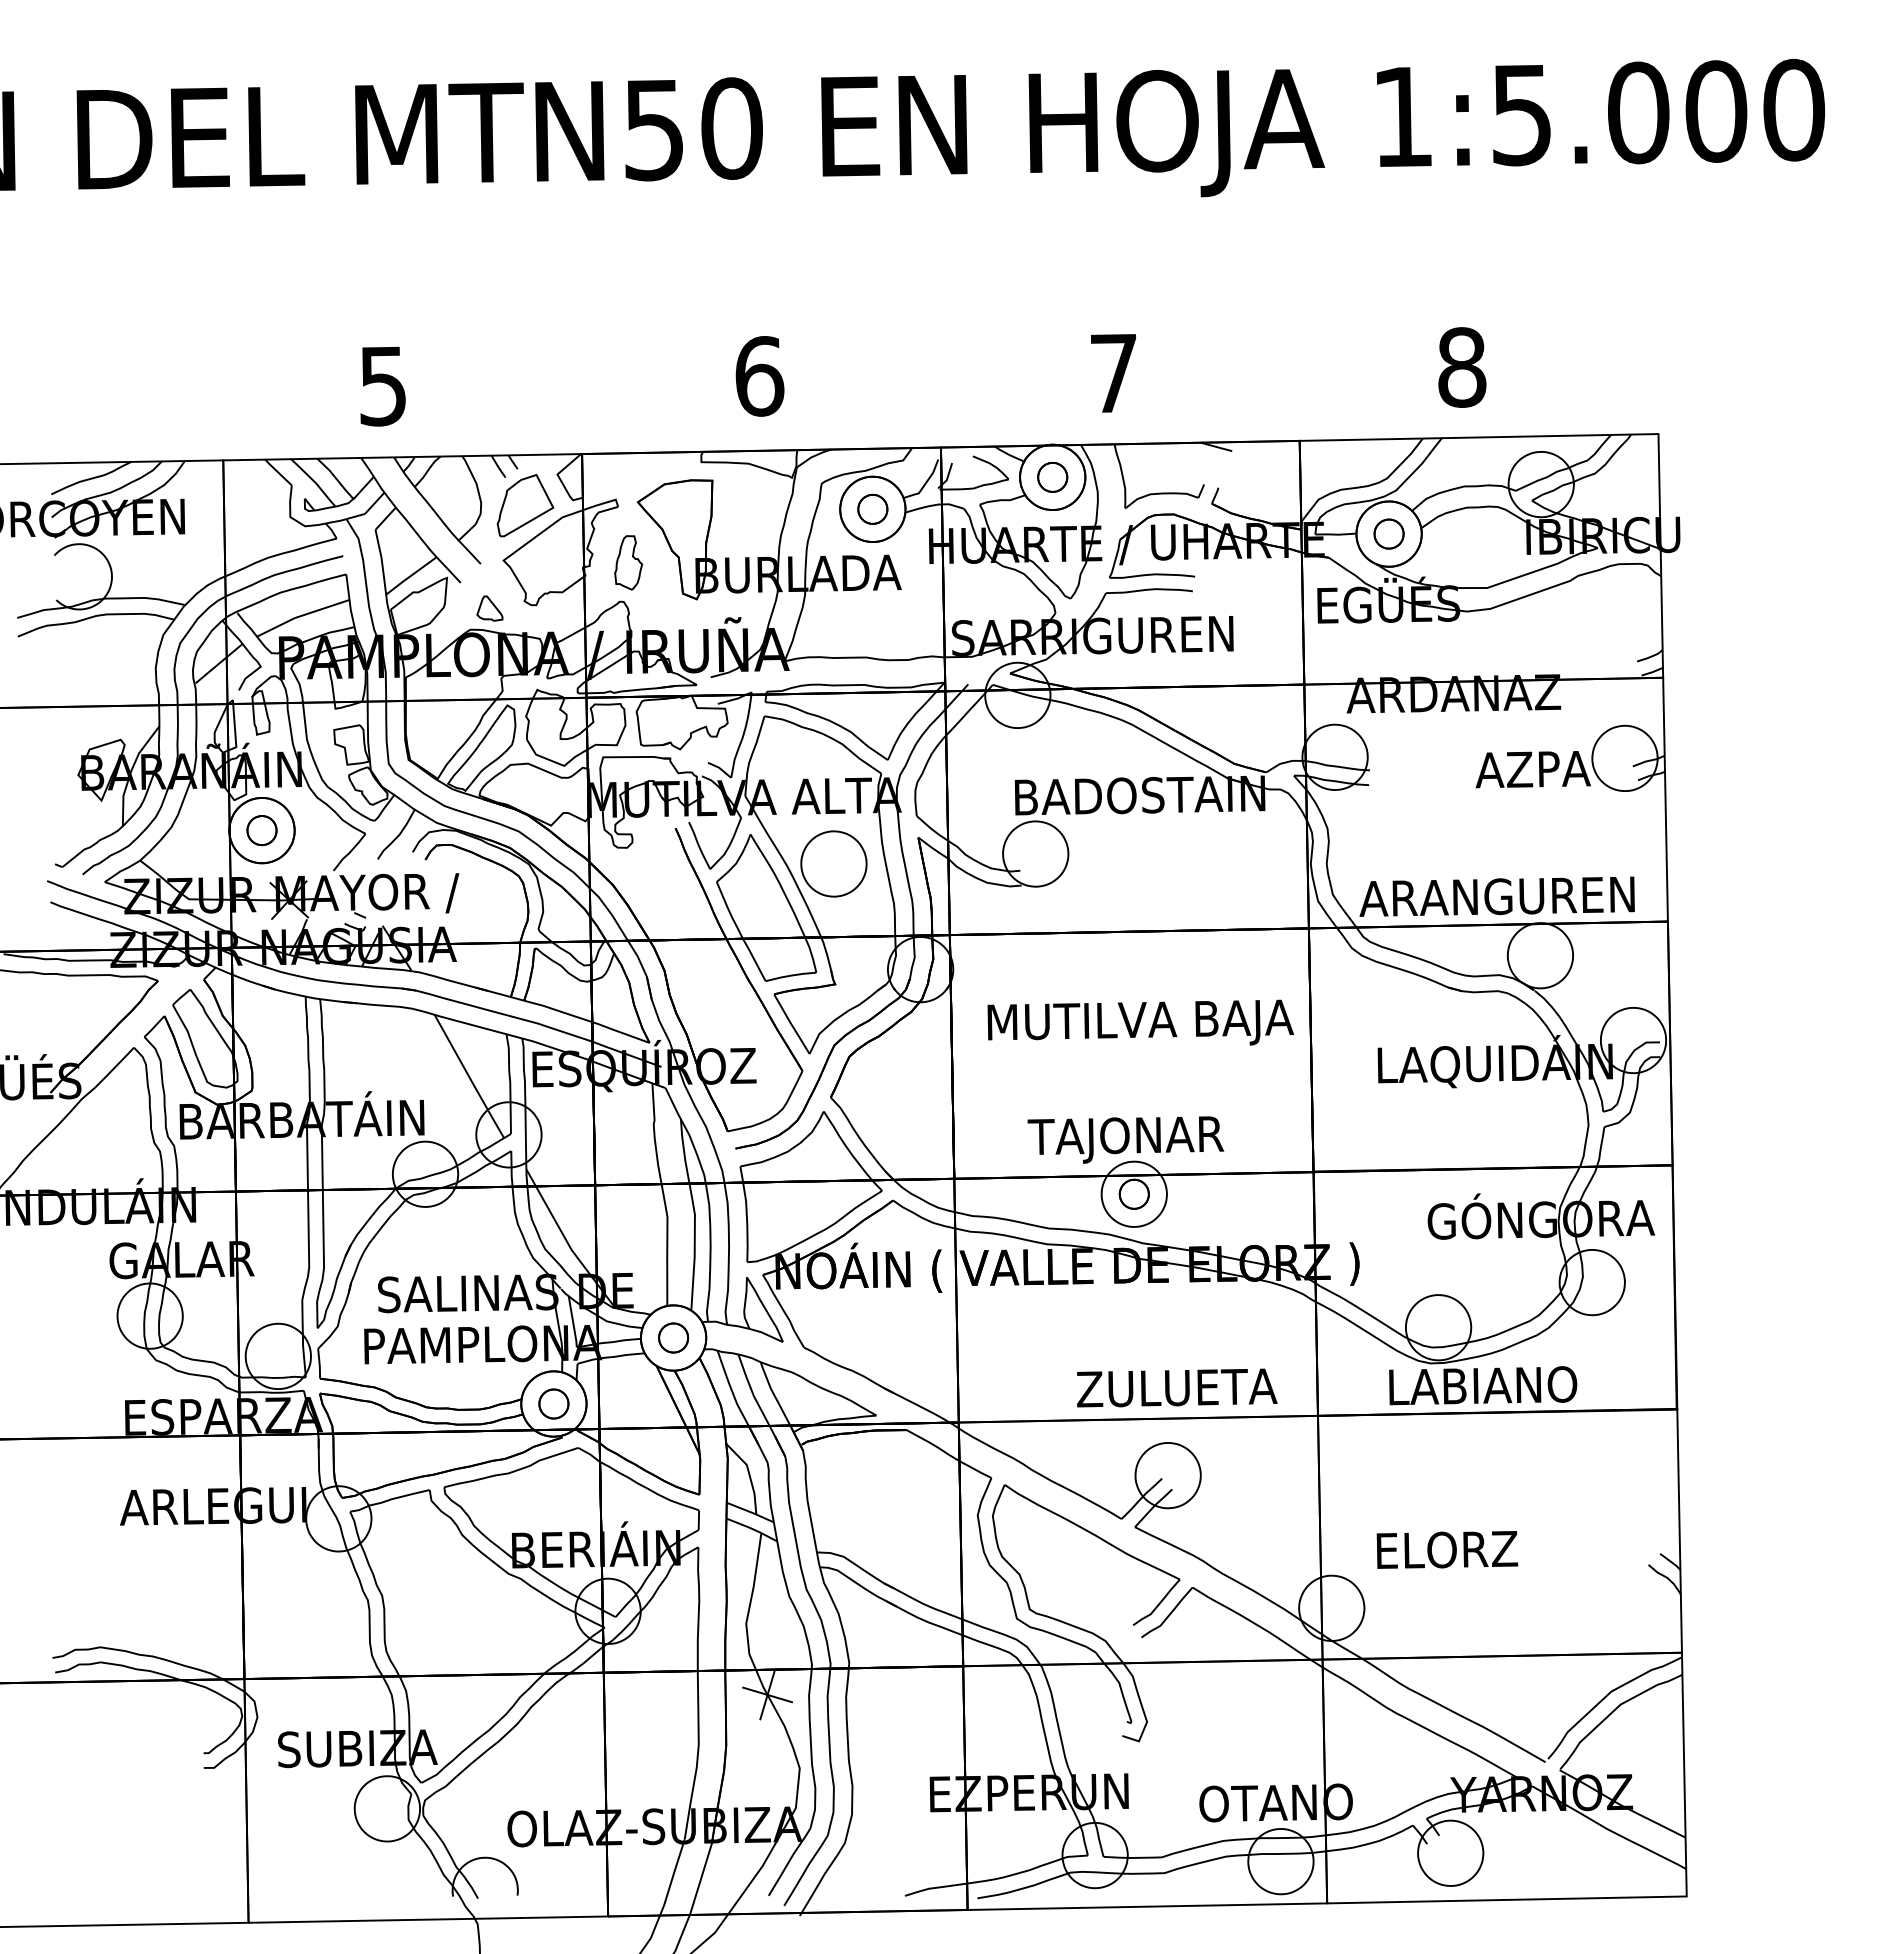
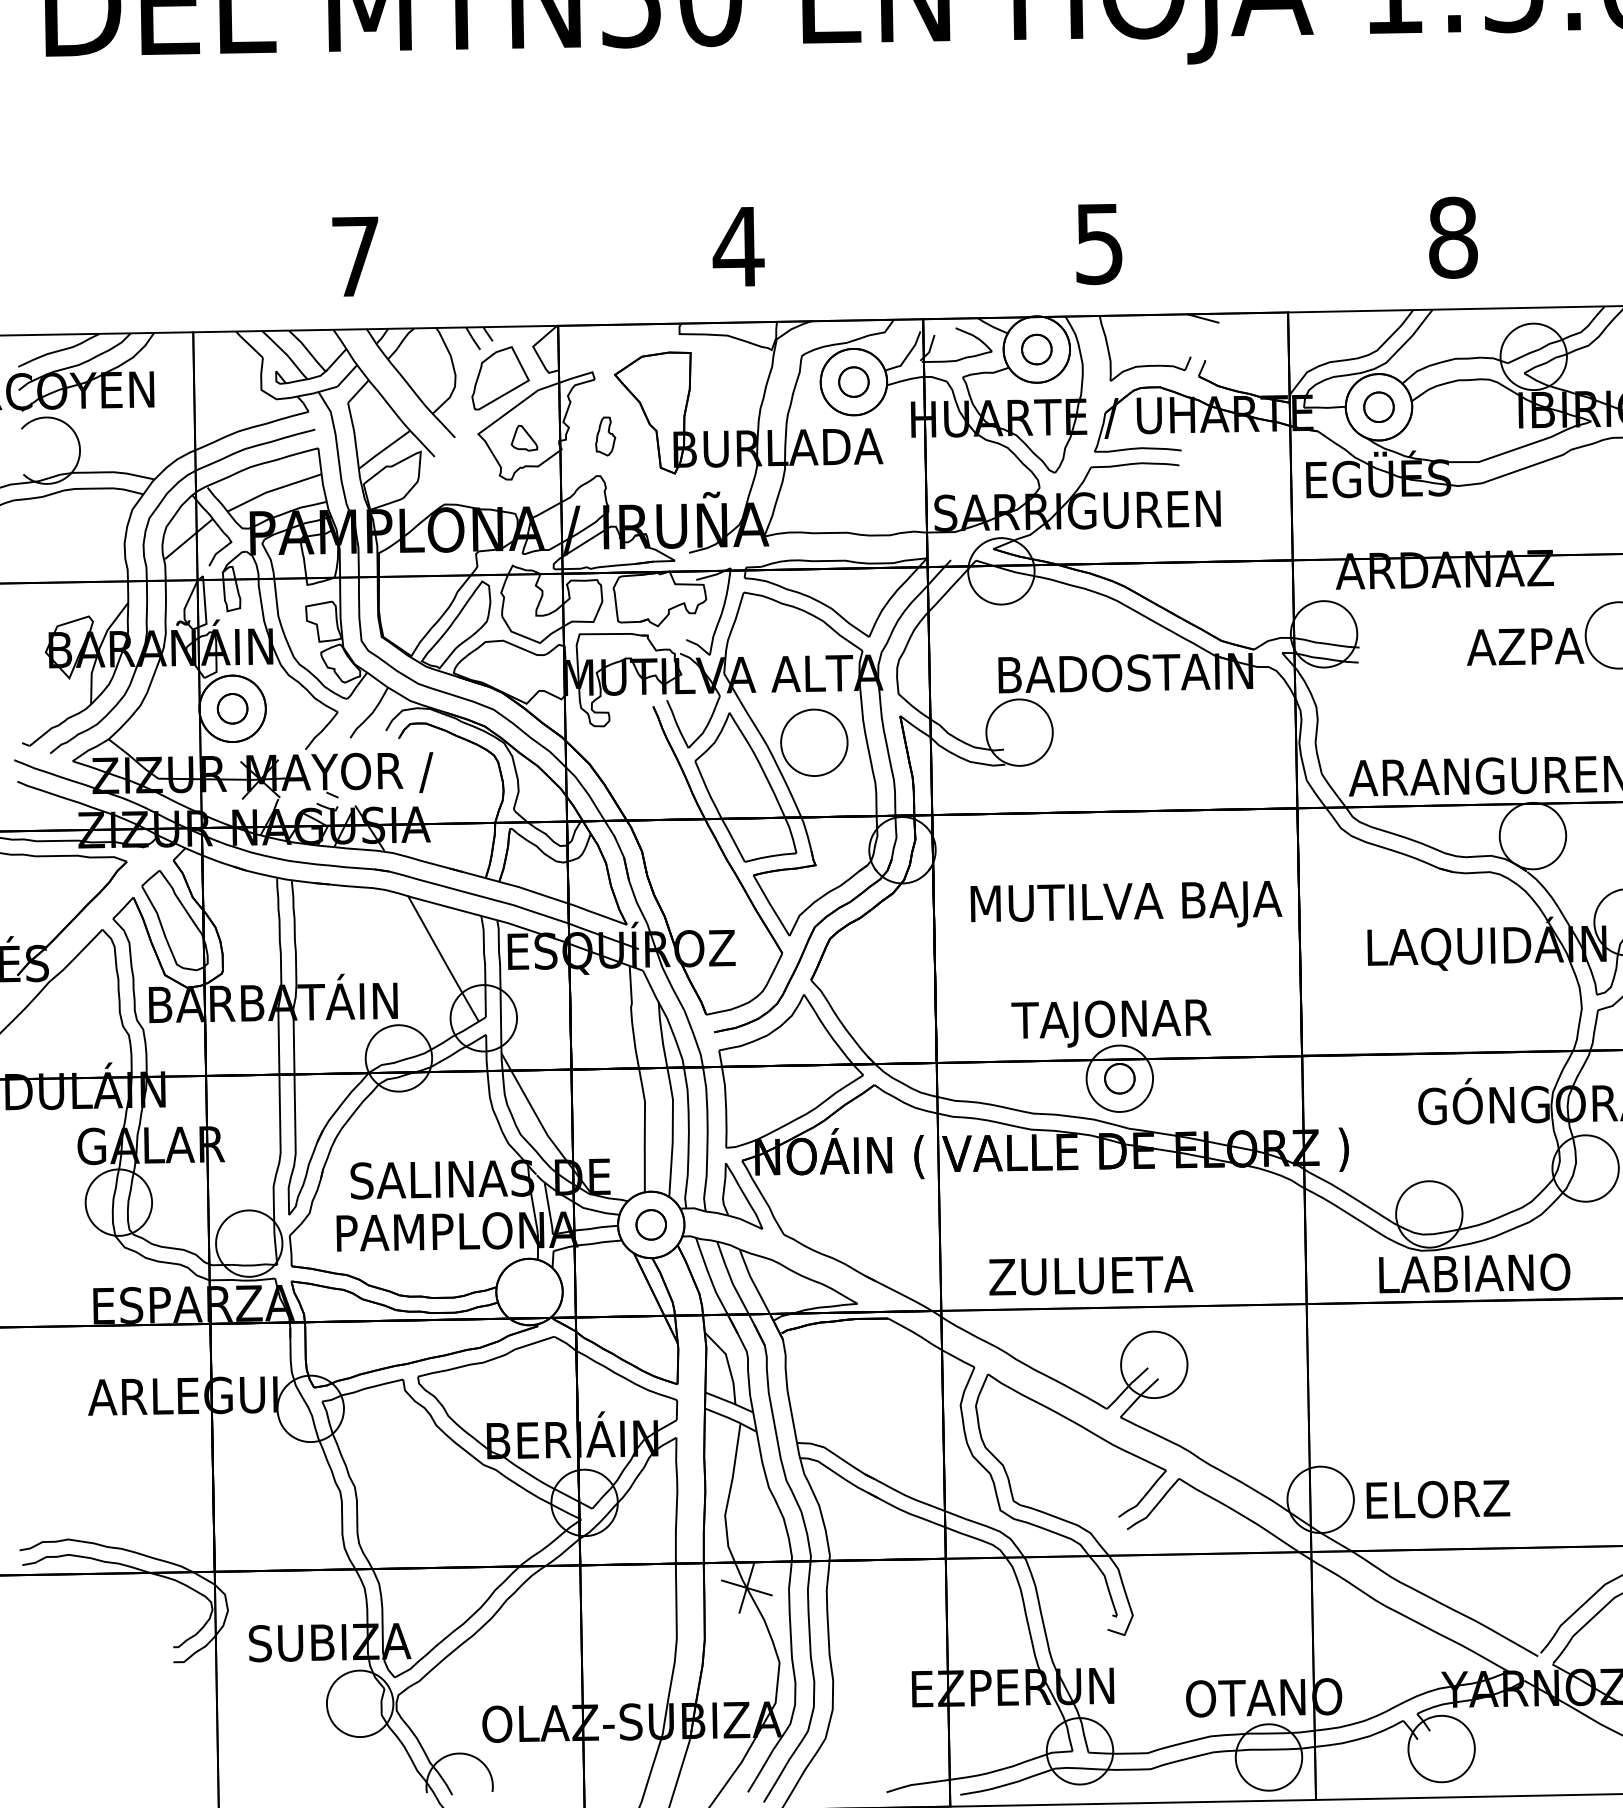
text: (1113, 373) -> (1098, 243), 7 -> 5
text: (759, 376) -> (738, 246), 6 -> 4
text: (382, 386) -> (355, 257), 5 -> 7
part: (628, 562) -> (605, 436), size x0.7
part: (489, 608) -> (524, 438), moved
text: (1177, 1387) -> (1091, 1275), moved
part: (553, 1403) -> (529, 1291), removed
text: (1447, 1549) -> (1438, 1499), moved

